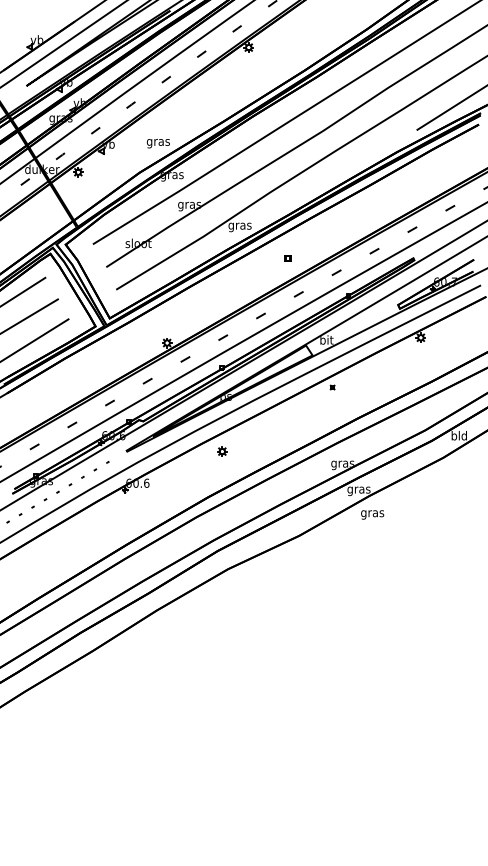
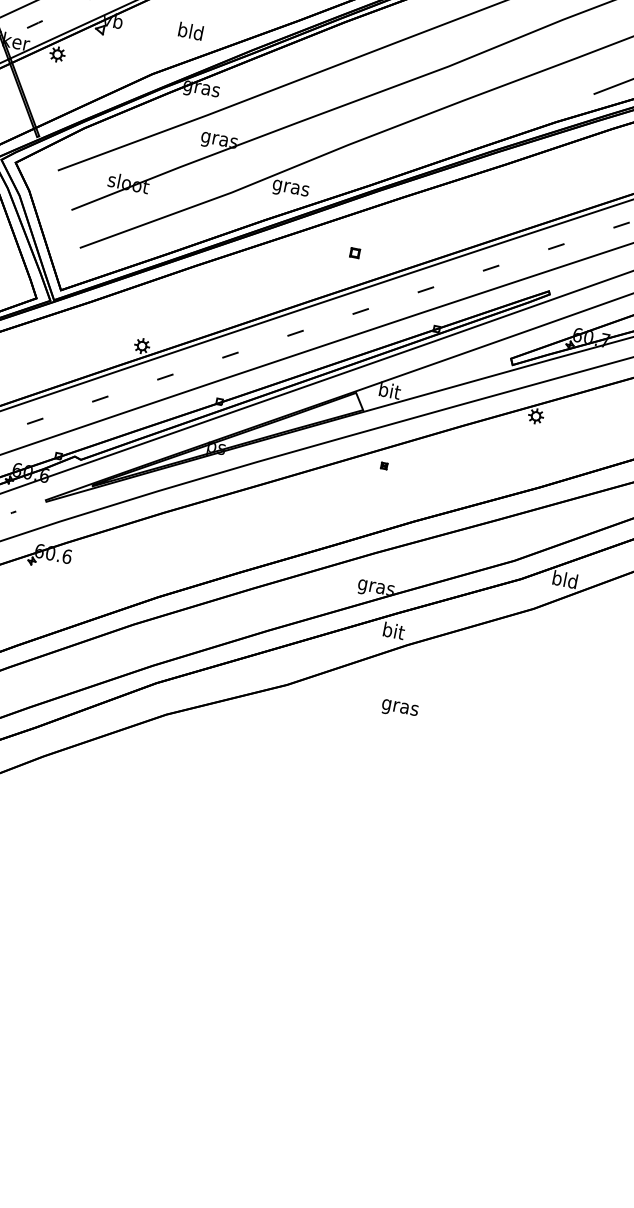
text: (157, 142) -> (189, 33), gras -> bld
part: (222, 451) -> (194, 530), removed
text: (358, 490) -> (392, 633), gras -> bit
text: (372, 514) -> (399, 708), moved

